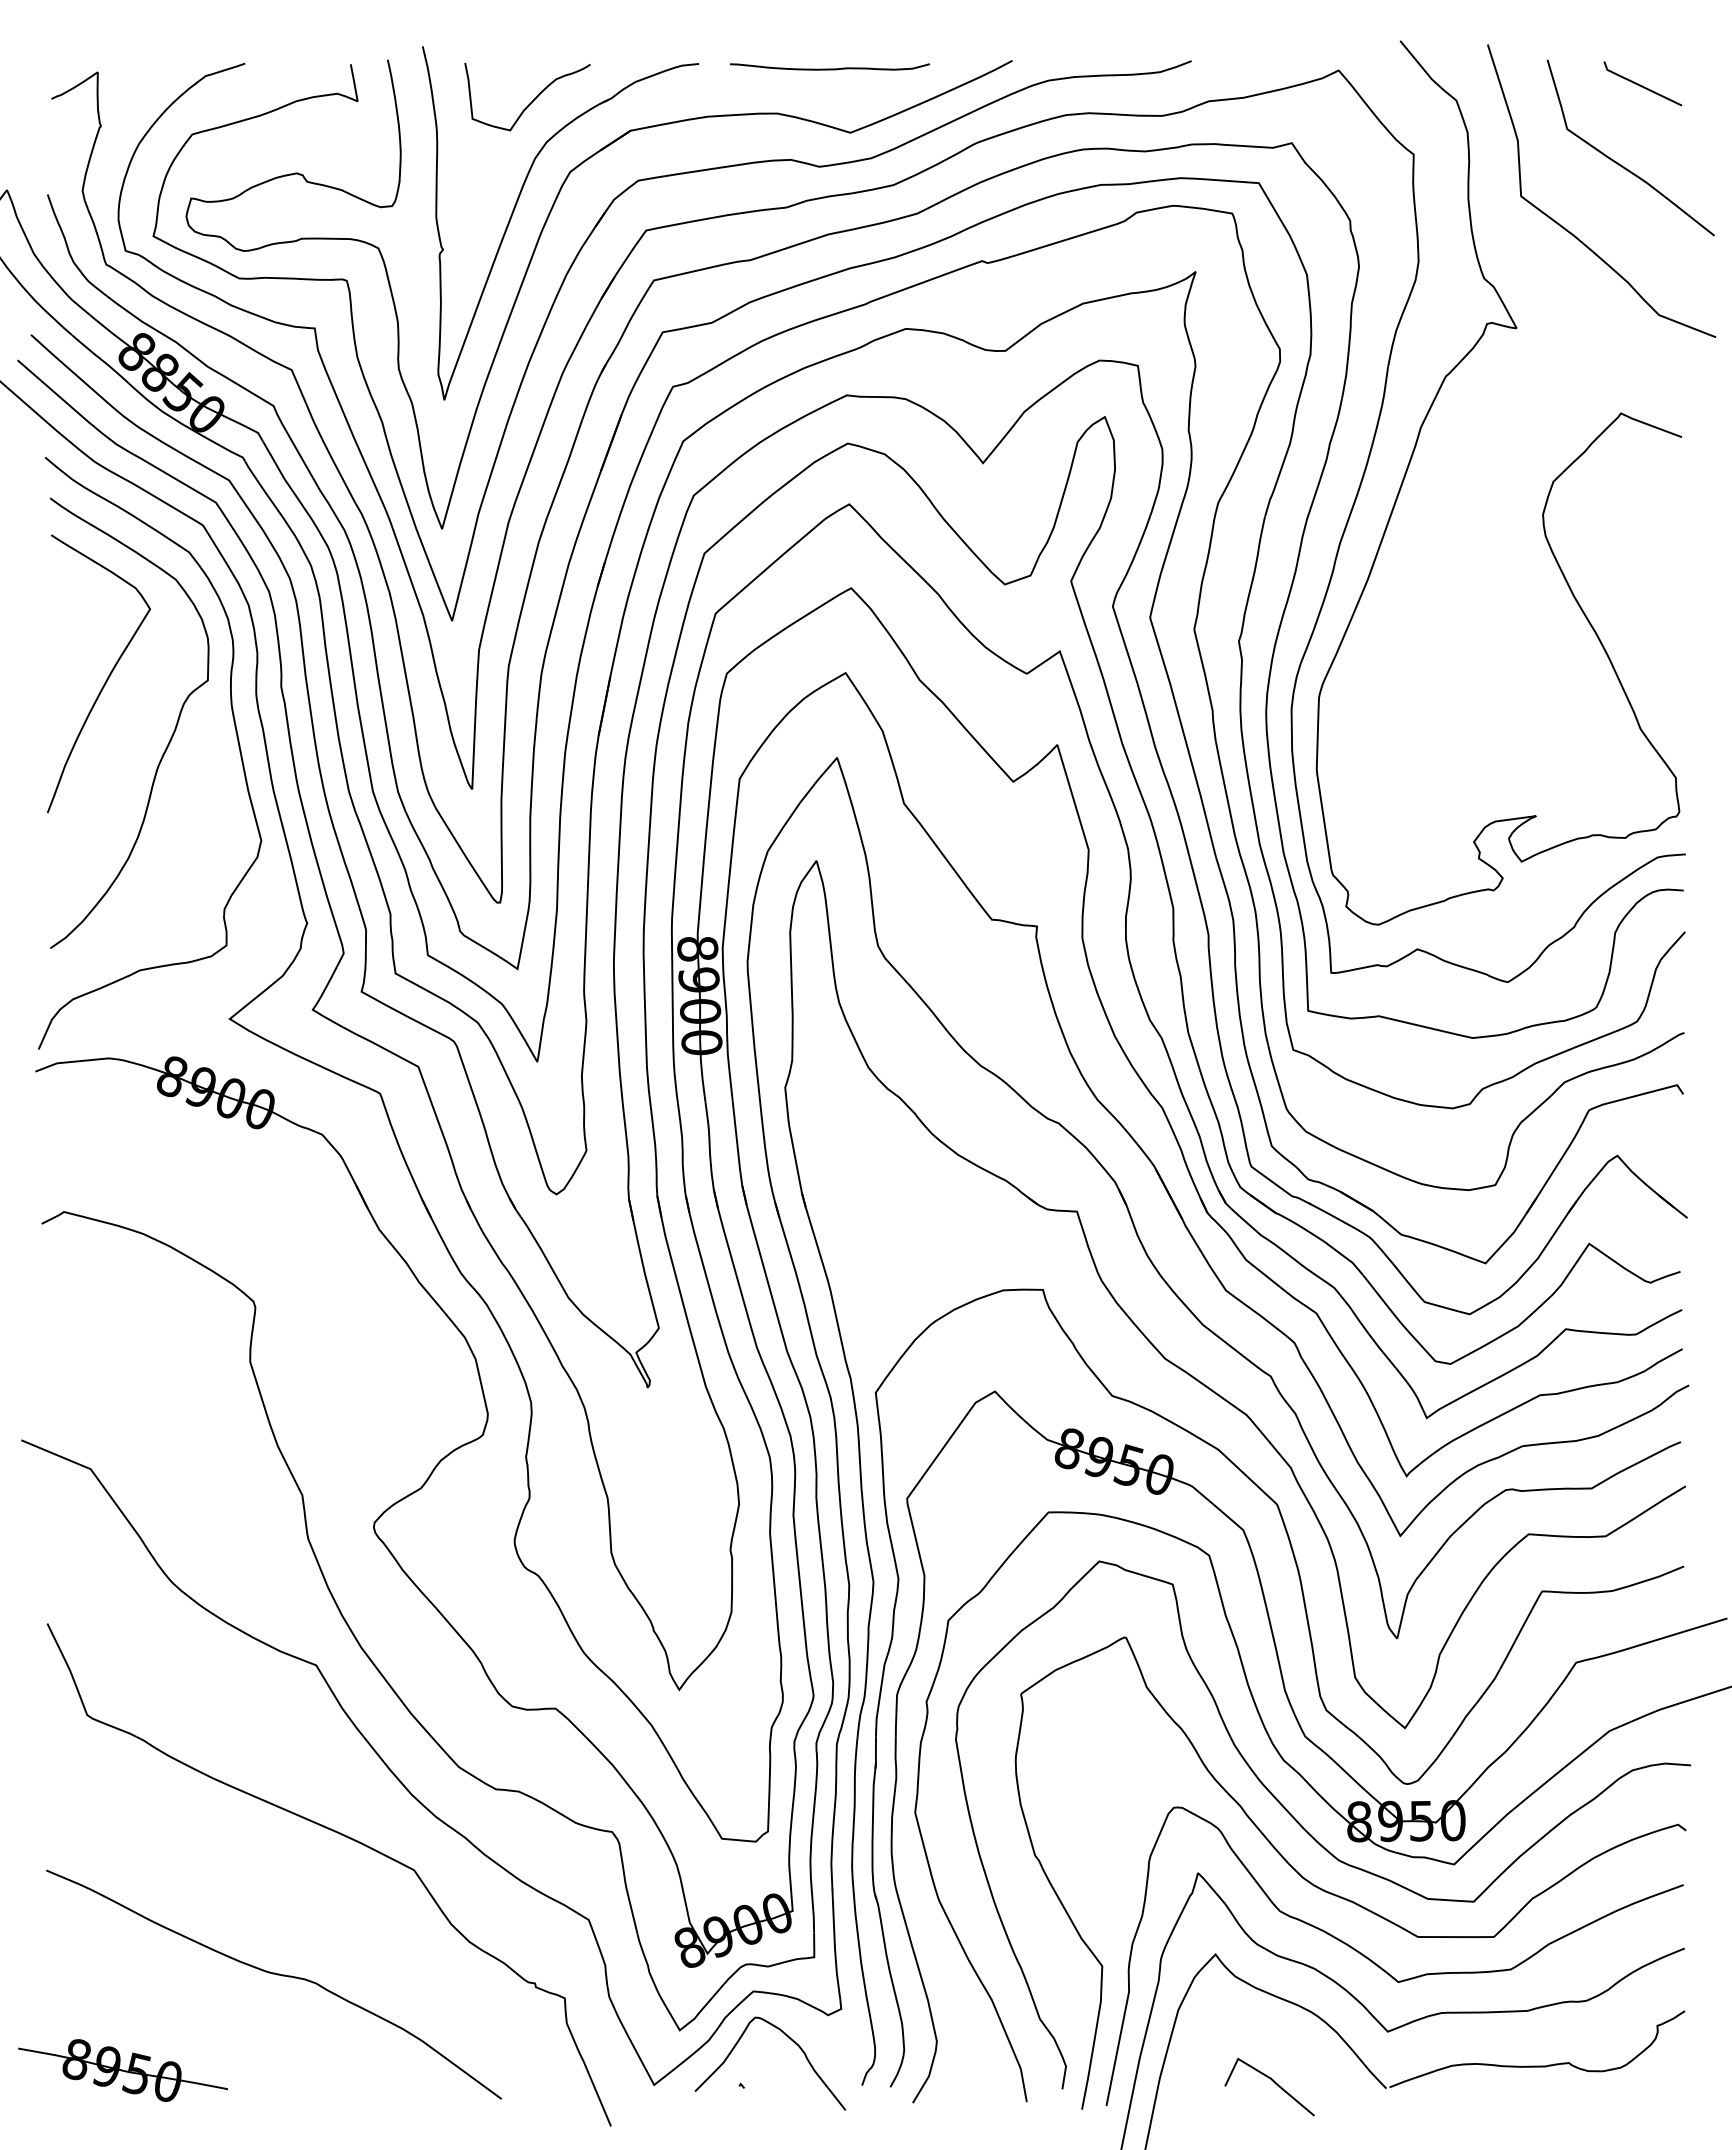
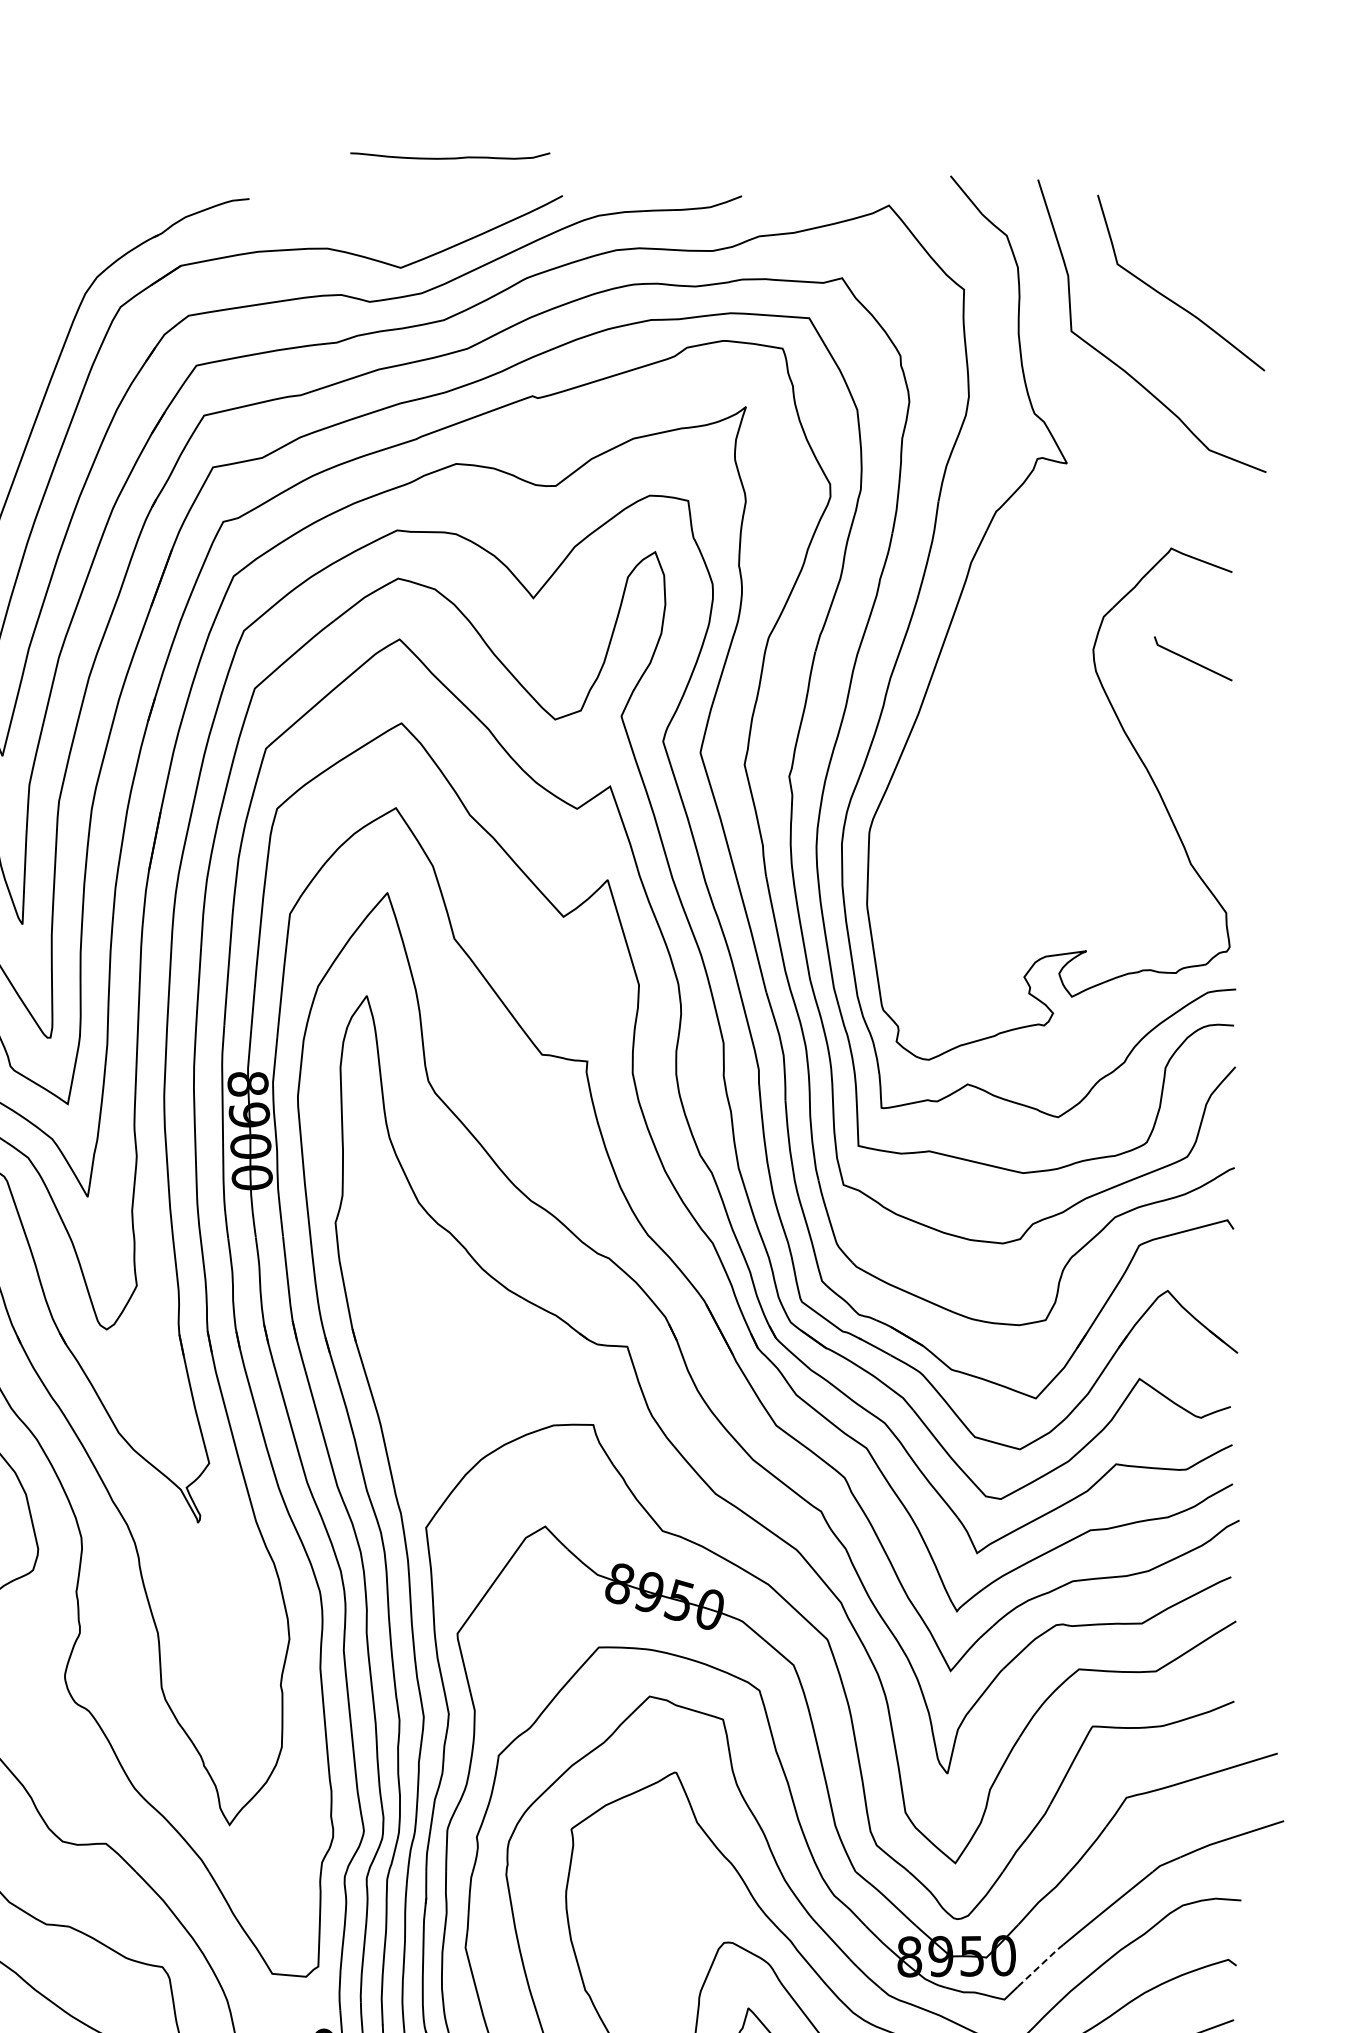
curve: (829, 68) -> (449, 157), moved
line: (1642, 85) -> (1192, 660), moved
curve: (531, 101) -> (81, 236), removed
line: (1490, 1829) -> (1040, 1964), solid -> dashed

